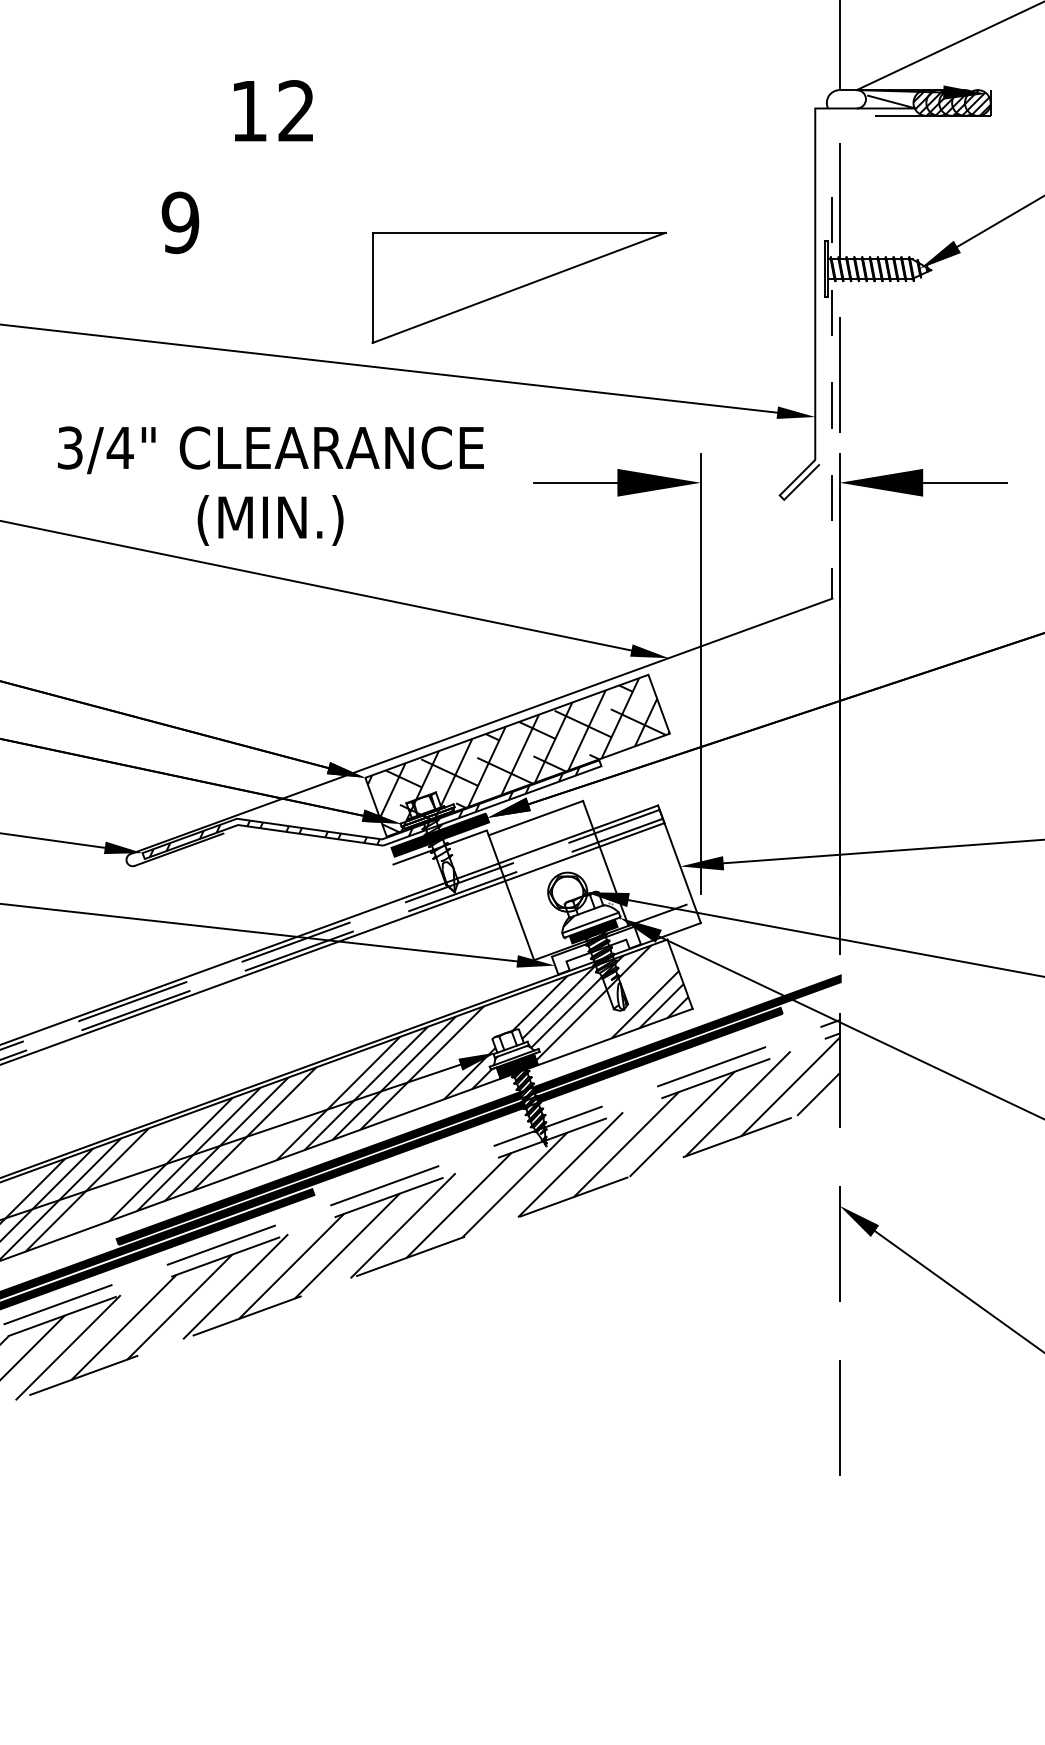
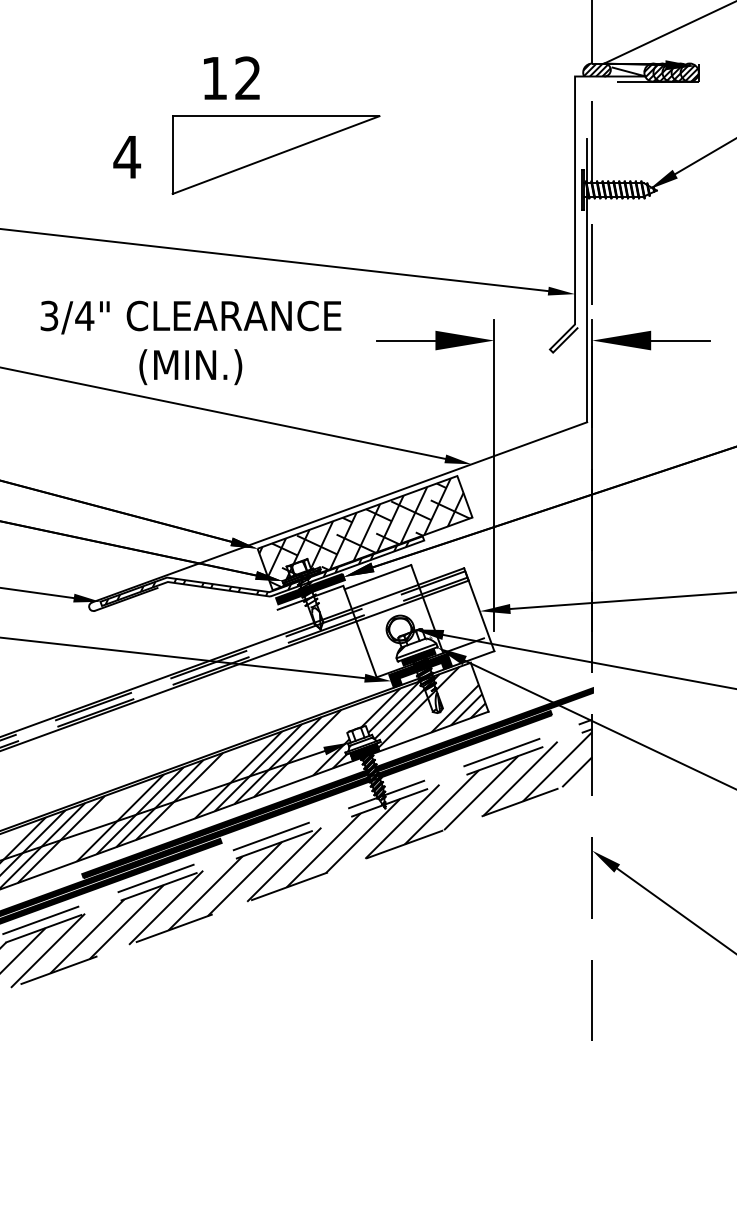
hatch: (845, 98) -> (596, 69), added
text: (273, 109) -> (231, 77), moved
text: (180, 223) -> (127, 157), 9 -> 4
part: (518, 287) -> (275, 154), moved
line: (832, 397) -> (587, 280), dashed -> solid
fill: (596, 950) -> (420, 670), added

